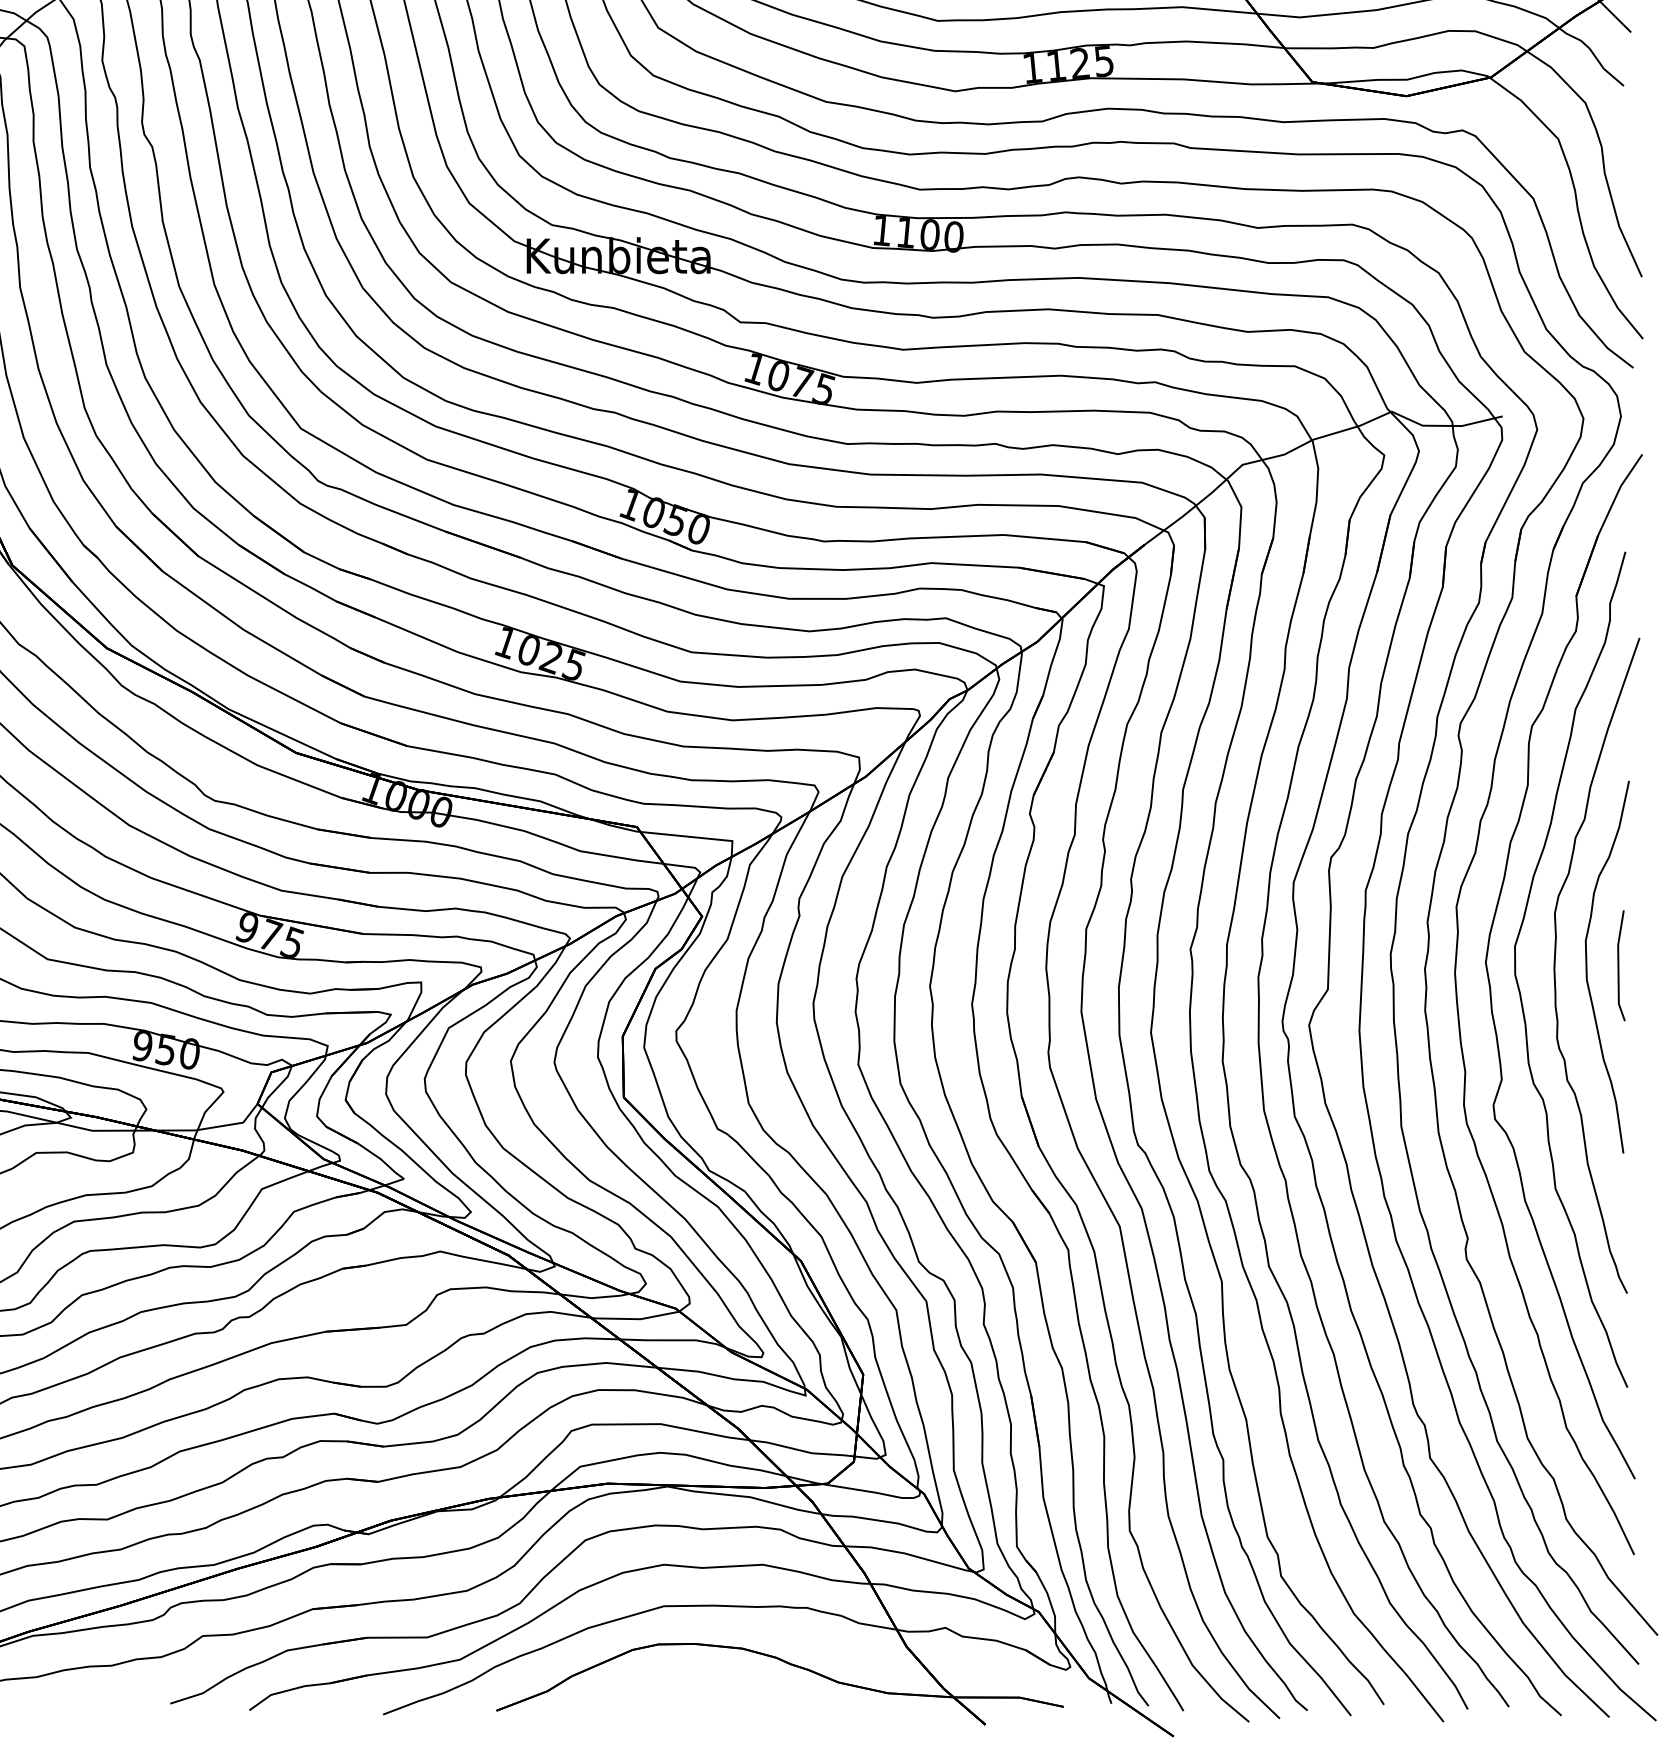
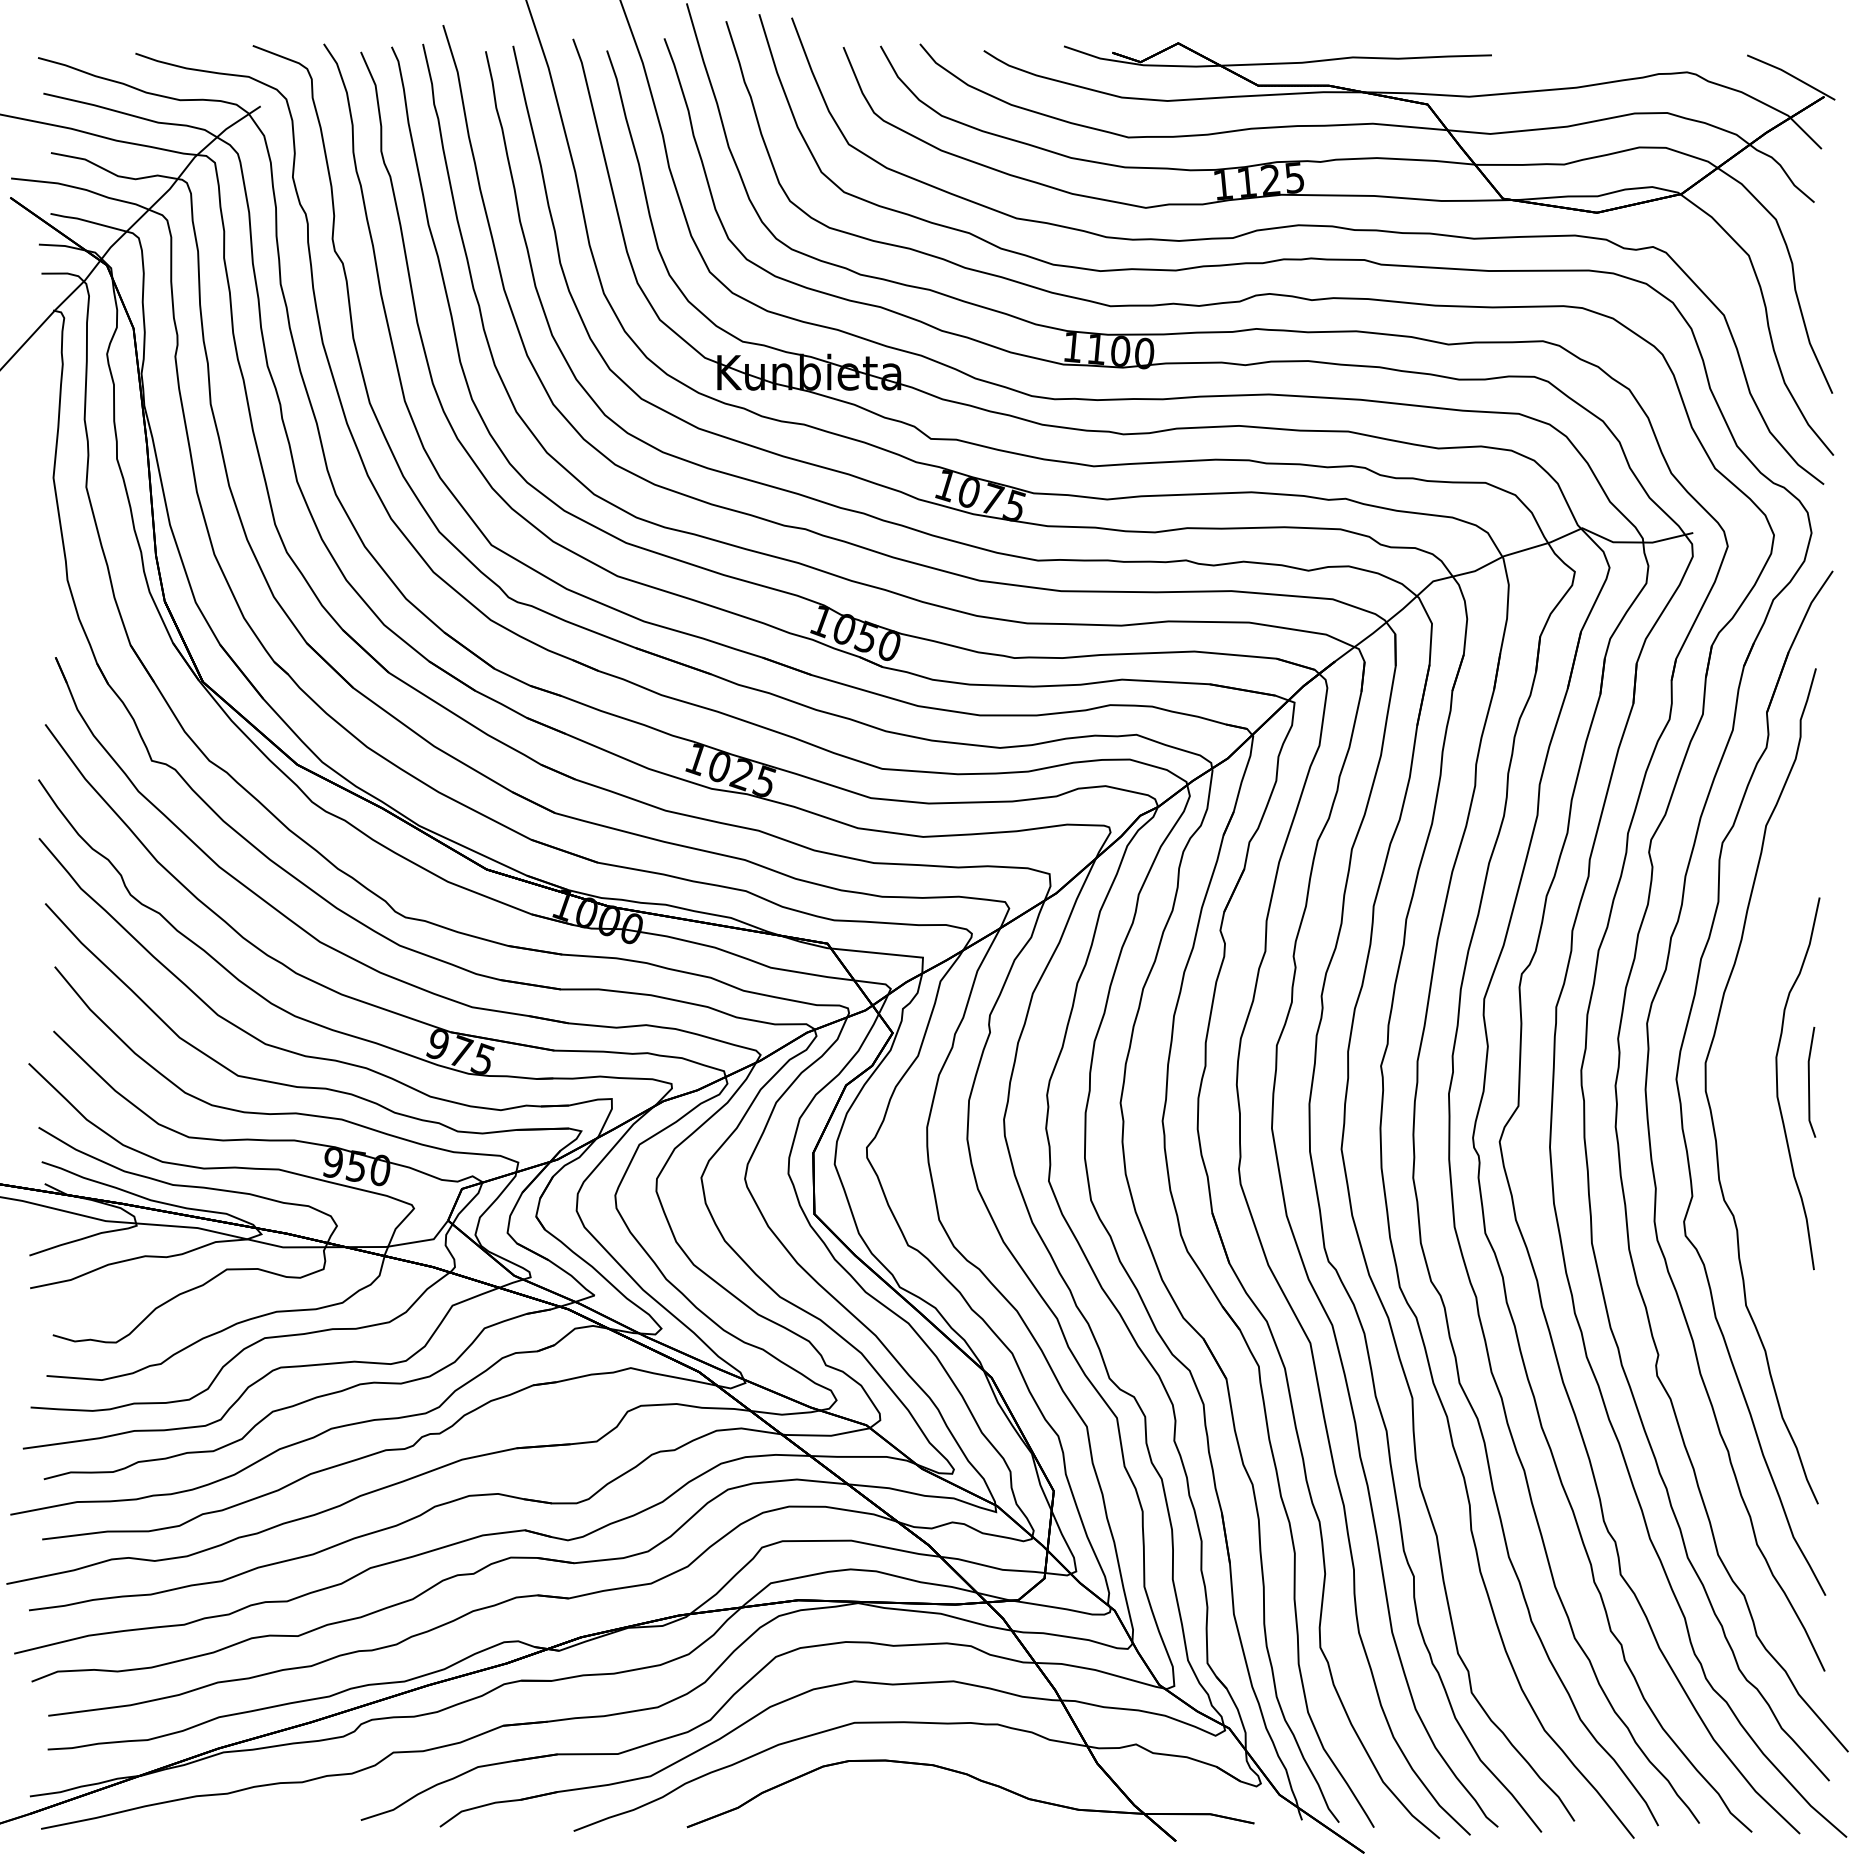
part: (1555, 963) -> (1746, 1080), removed

